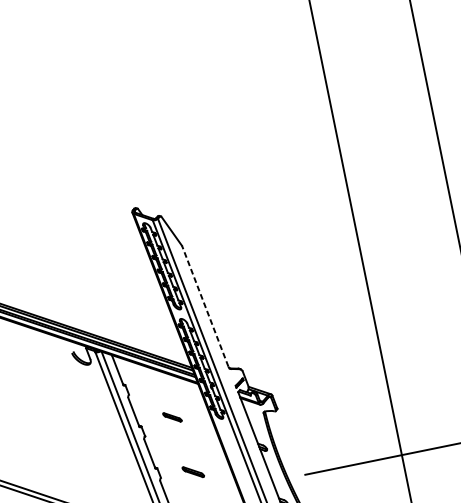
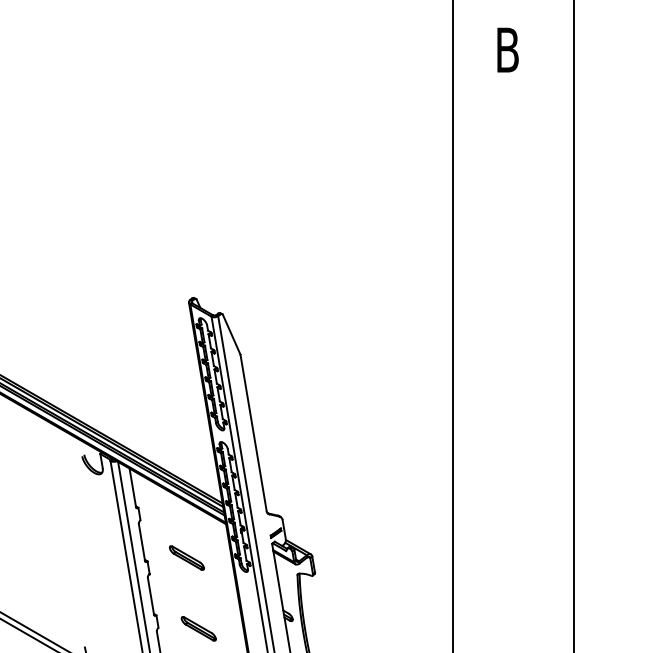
line: (205, 306) -> (253, 432), dashed -> solid
part: (171, 417) -> (186, 557), size x1.67
part: (193, 471) -> (198, 628), size x1.43

